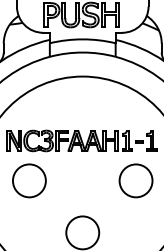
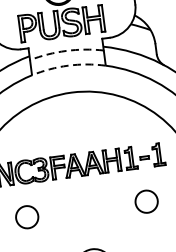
arc: (82, 39) -> (66, 51), solid -> dashed
arc: (82, 52) -> (67, 65), solid -> dashed
circle: (28, 180) -> (26, 216), size x0.6
circle: (135, 180) -> (145, 201), size x0.6

